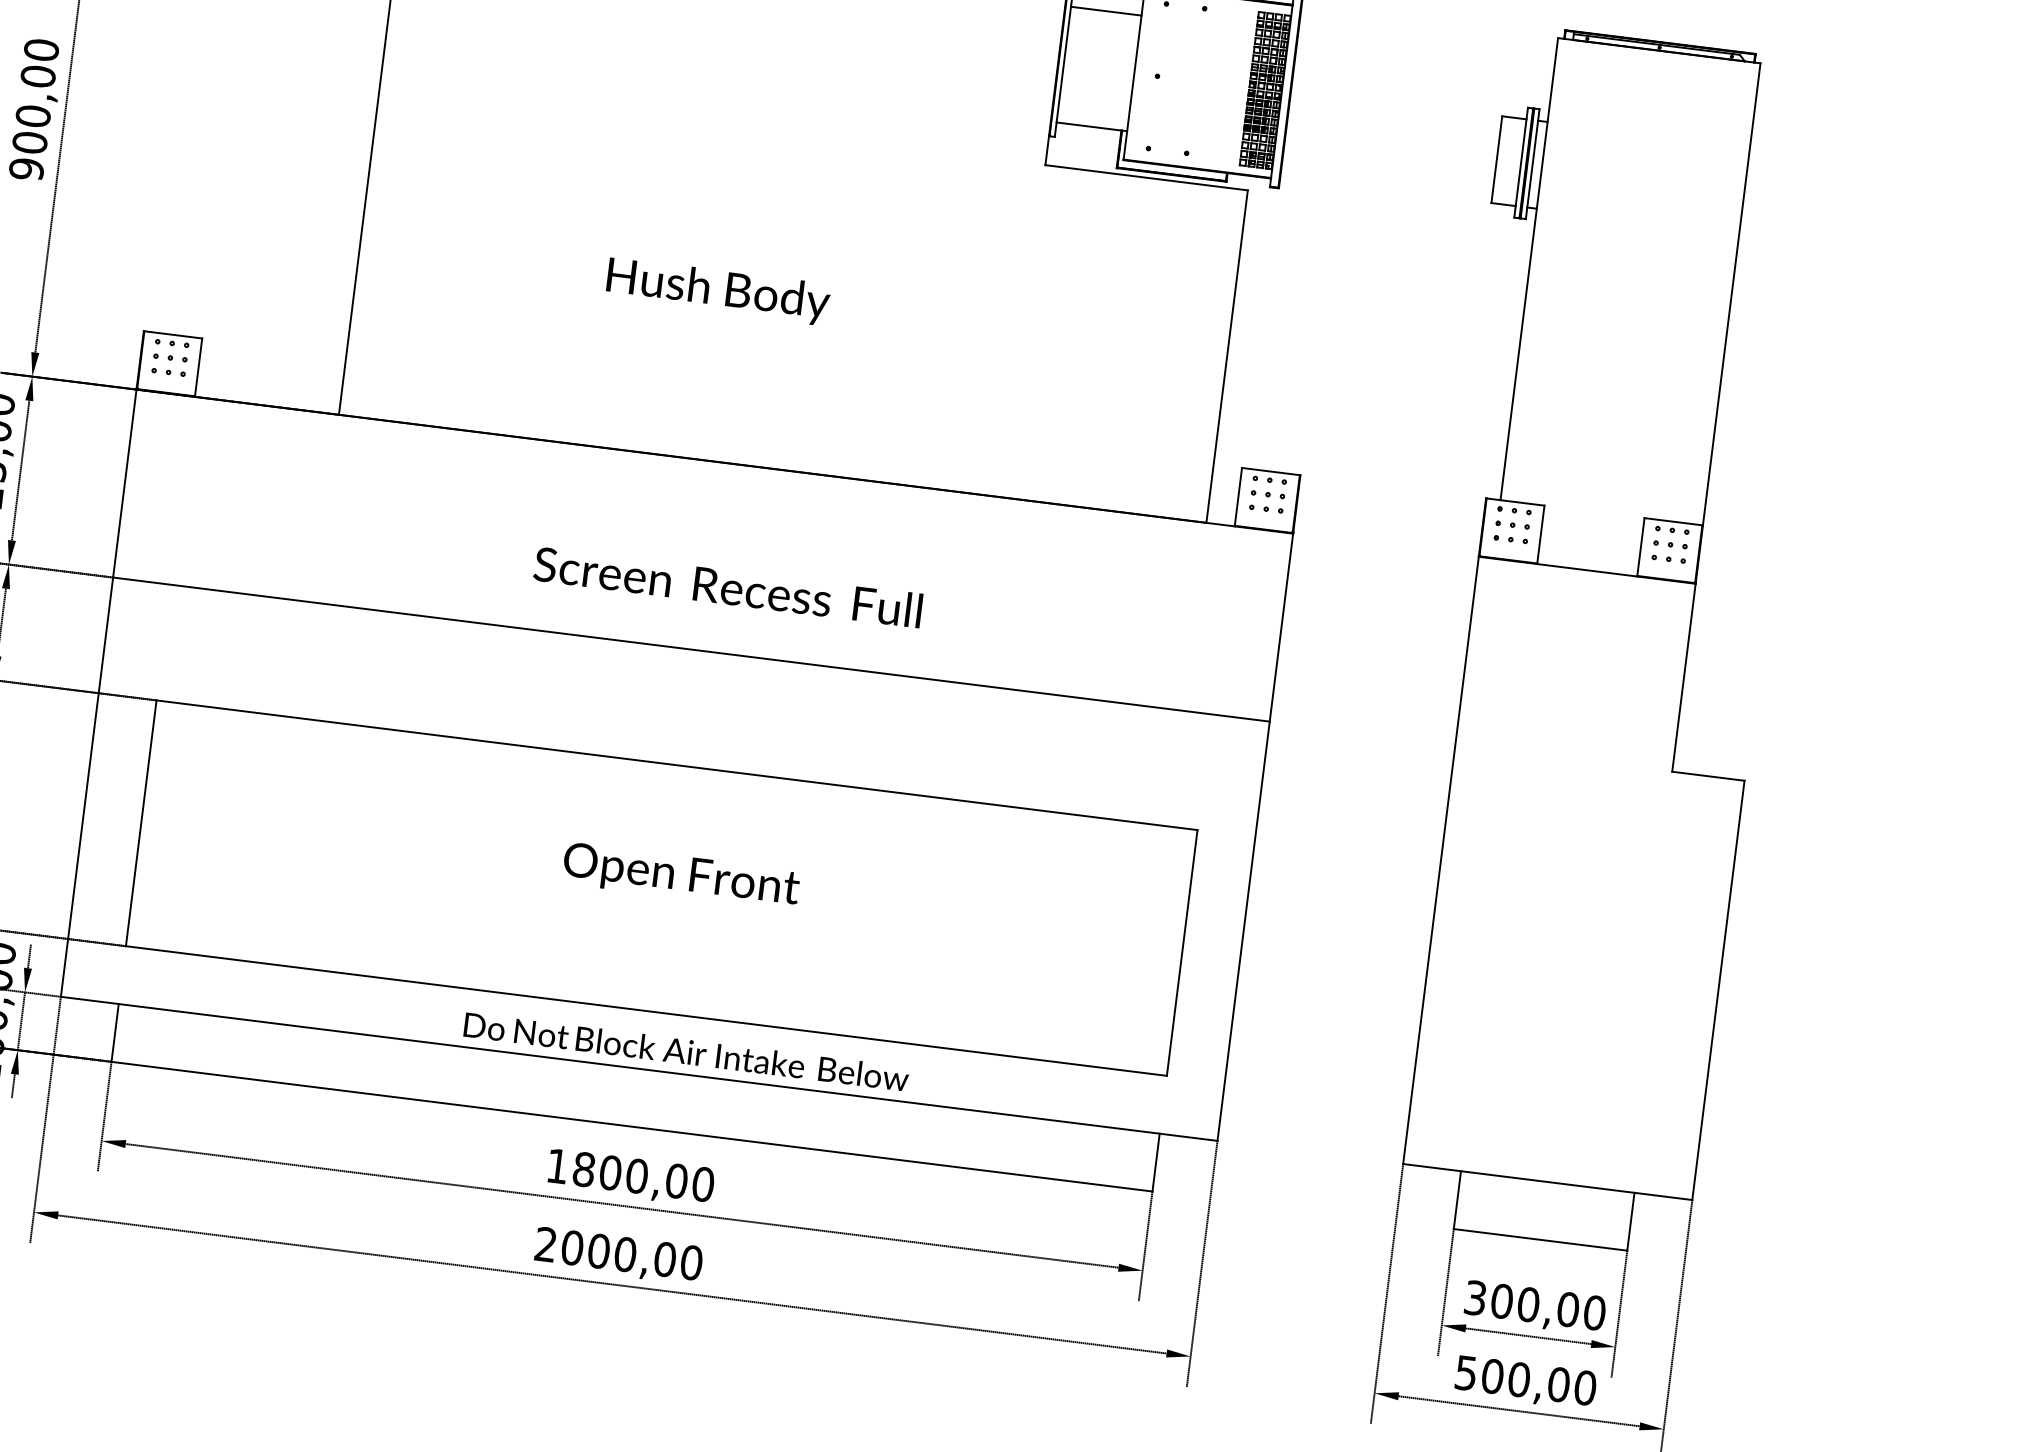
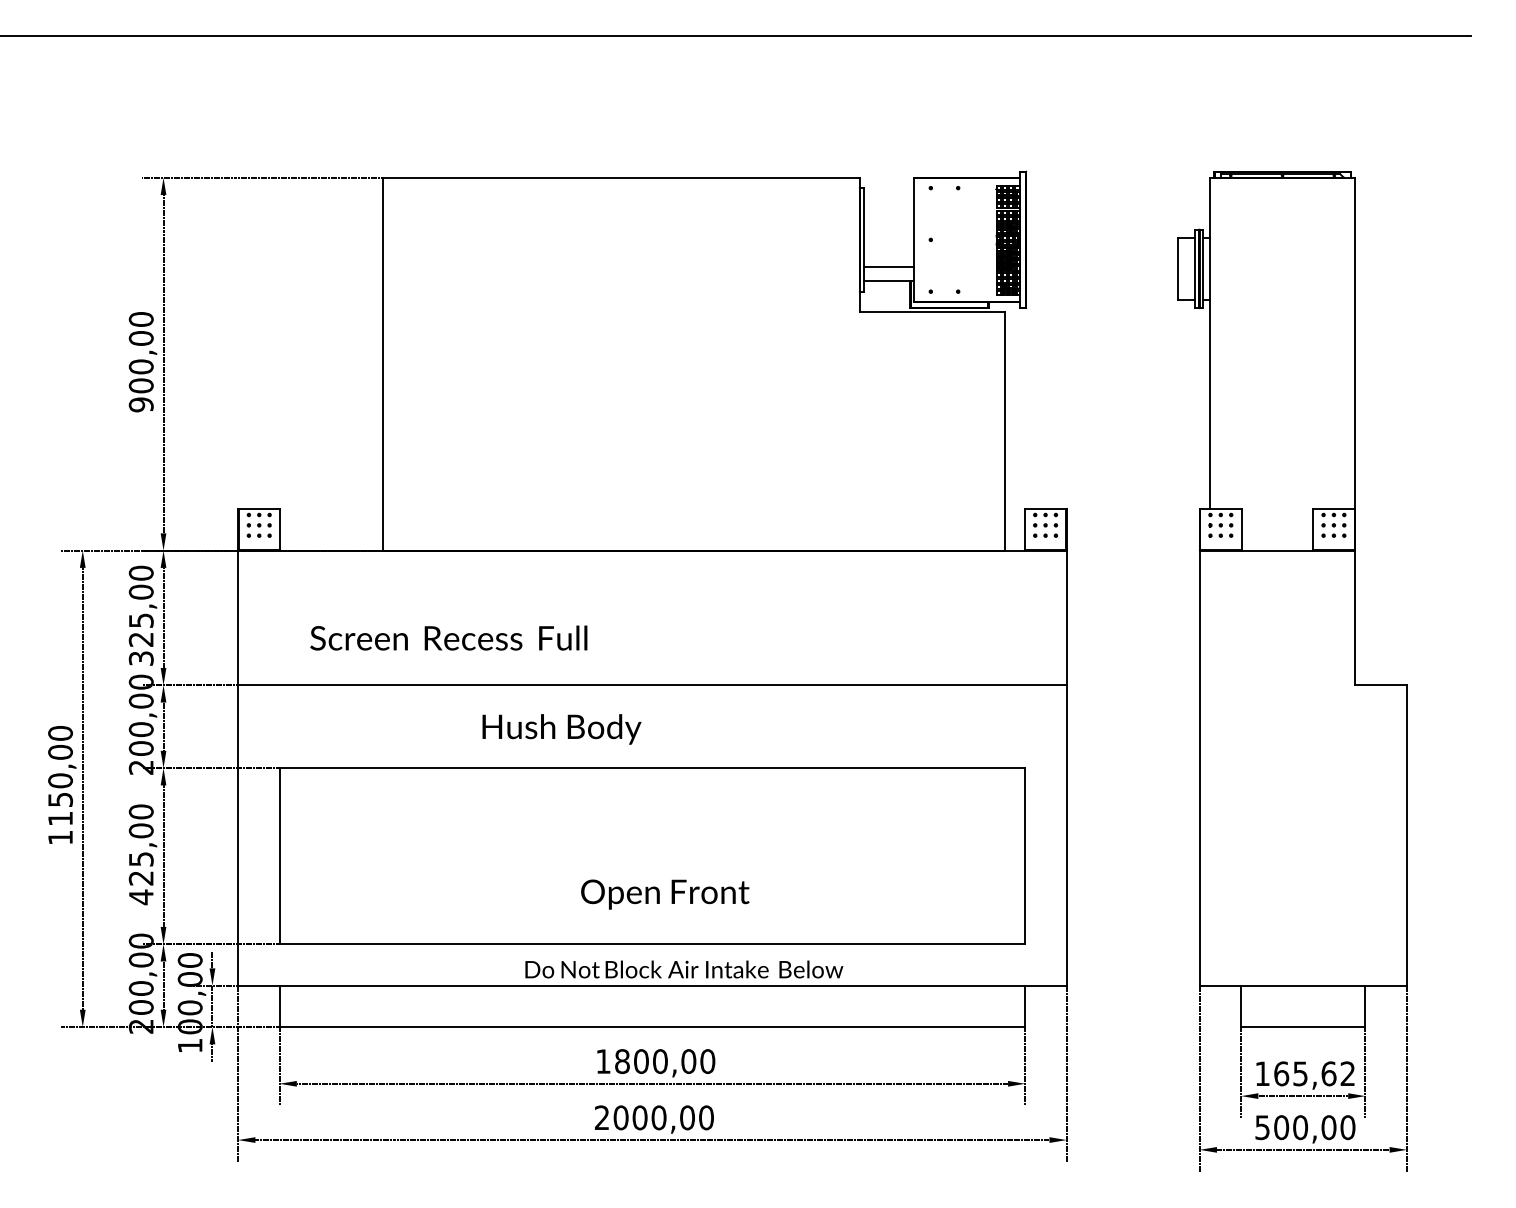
line: (1105, 11) -> (888, 267), moved
text: (717, 291) -> (561, 729), moved
text: (727, 586) -> (448, 637), moved
text: (681, 876) -> (665, 894), moved
text: (1535, 1305) -> (1305, 1073), 300,00 -> 165,62

